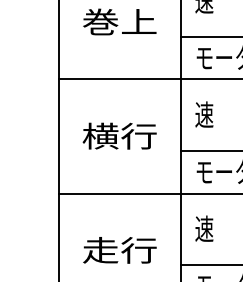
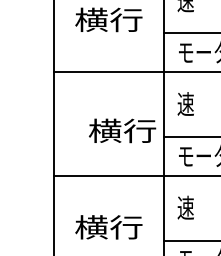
text: (119, 21) -> (108, 19), 巻上 -> 横行
text: (119, 135) -> (122, 130), moved
text: (100, 249) -> (91, 226), 走行 -> 横行

